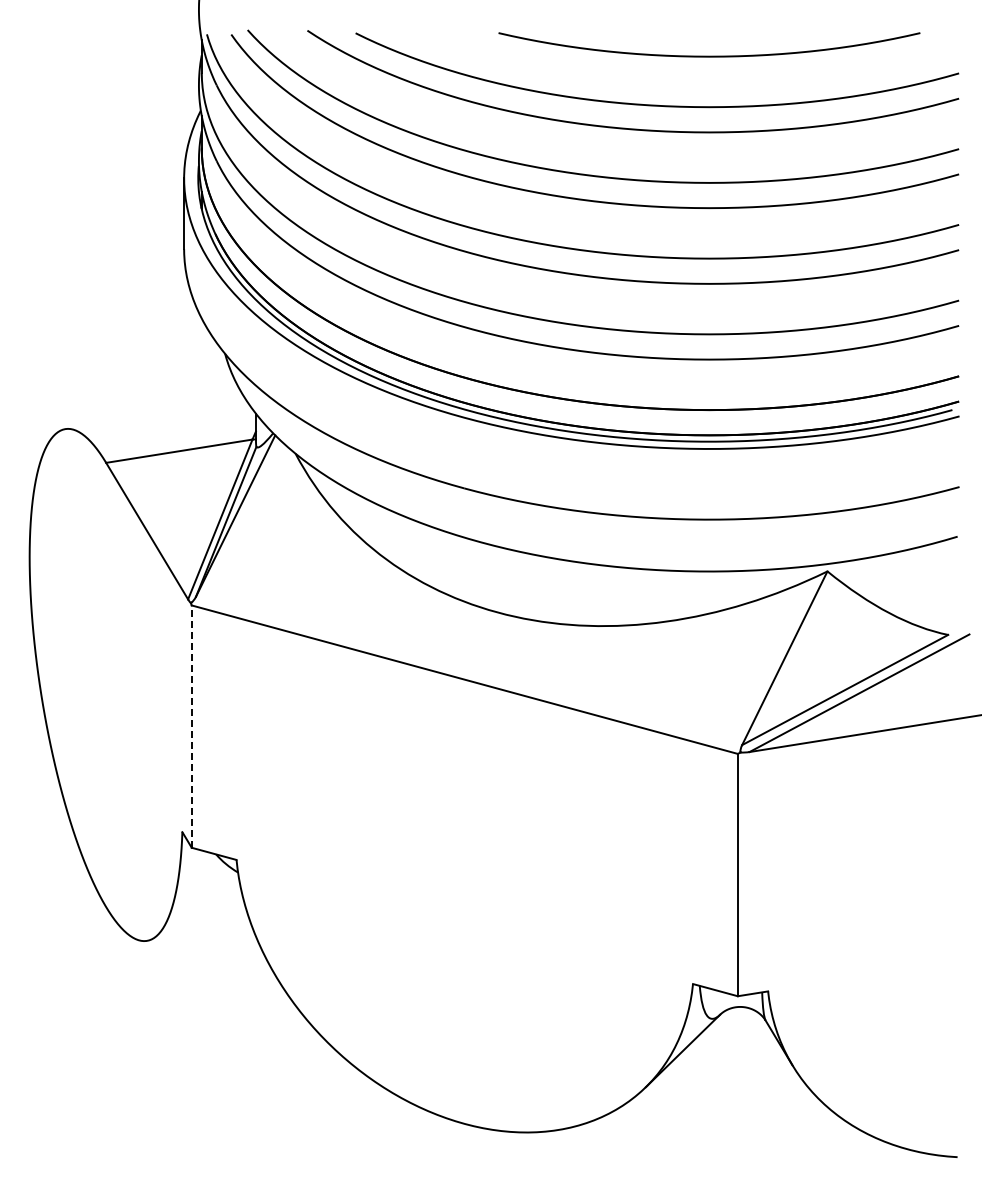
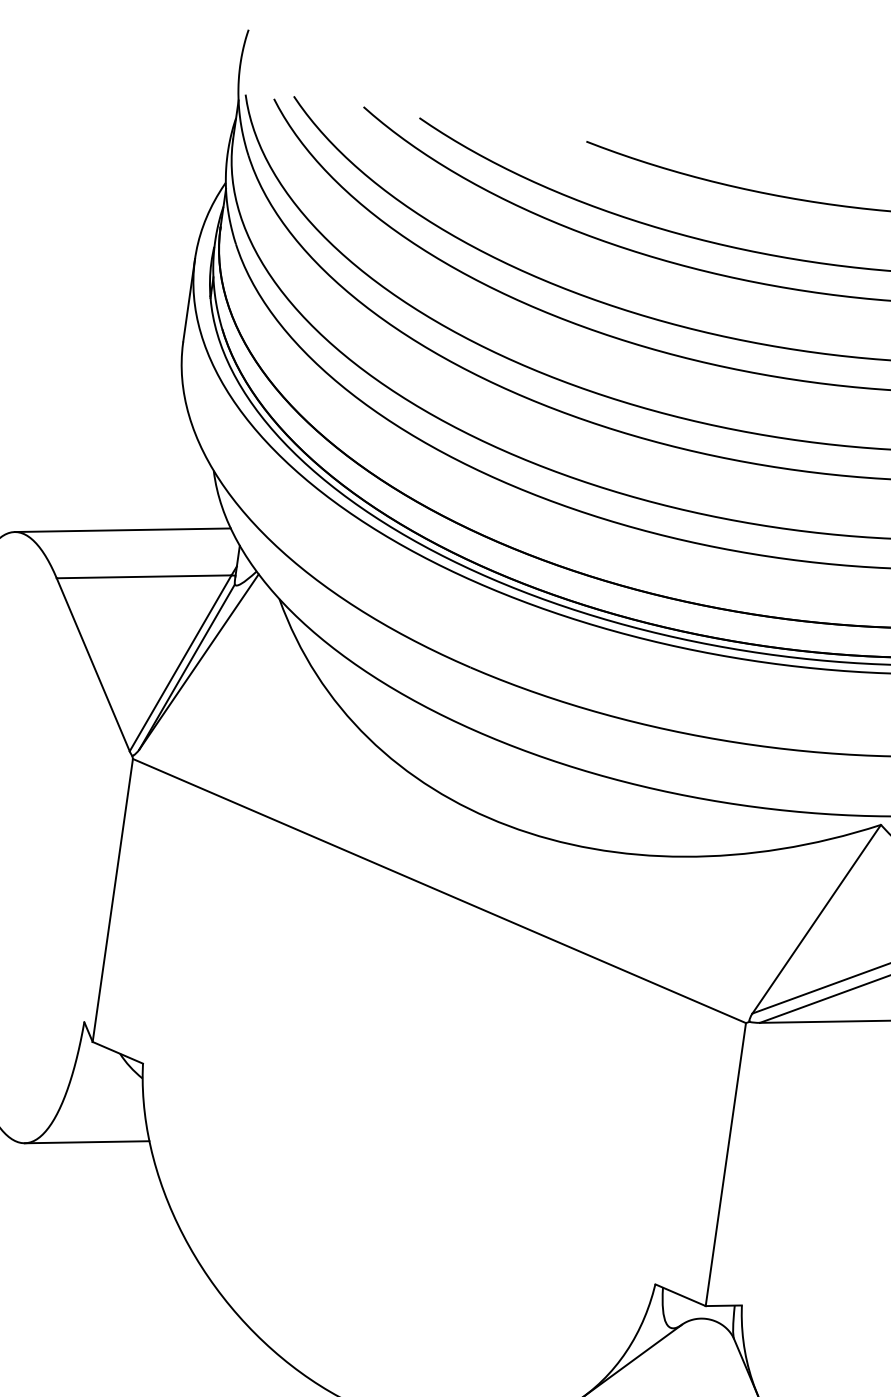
line: (155, 414) -> (122, 529), added
line: (191, 726) -> (112, 900), dashed -> solid
line: (198, 932) -> (86, 1142), added

